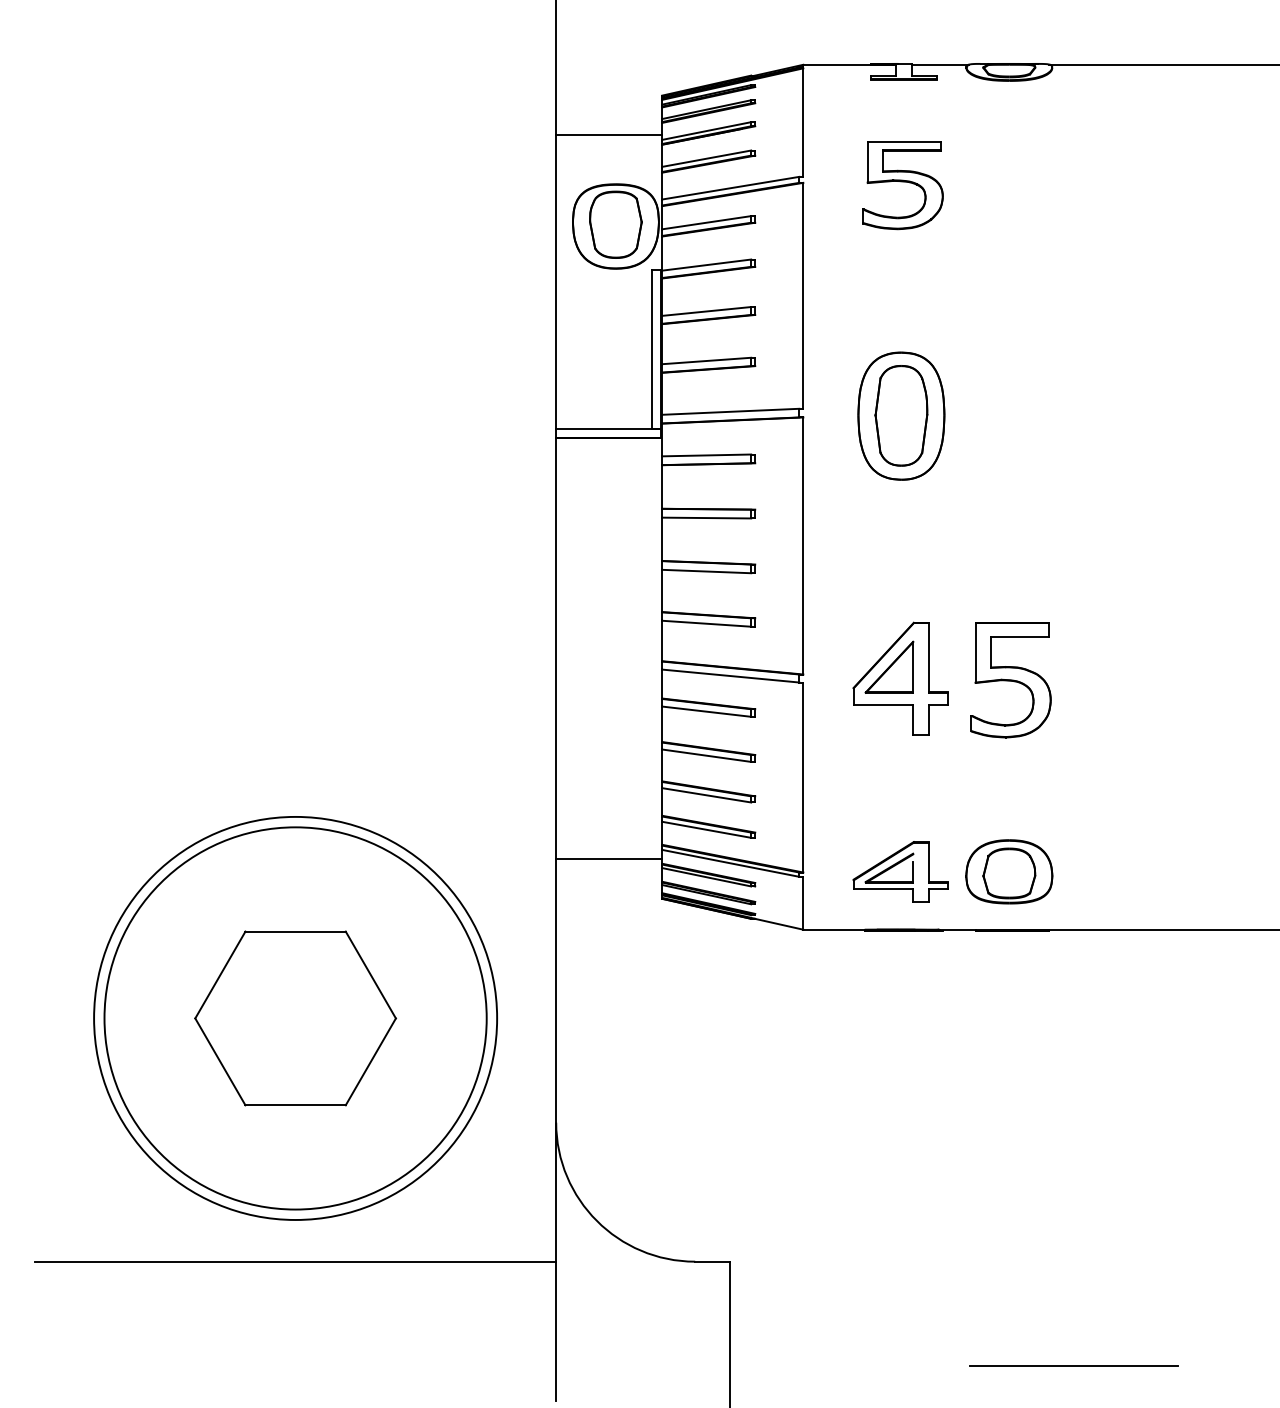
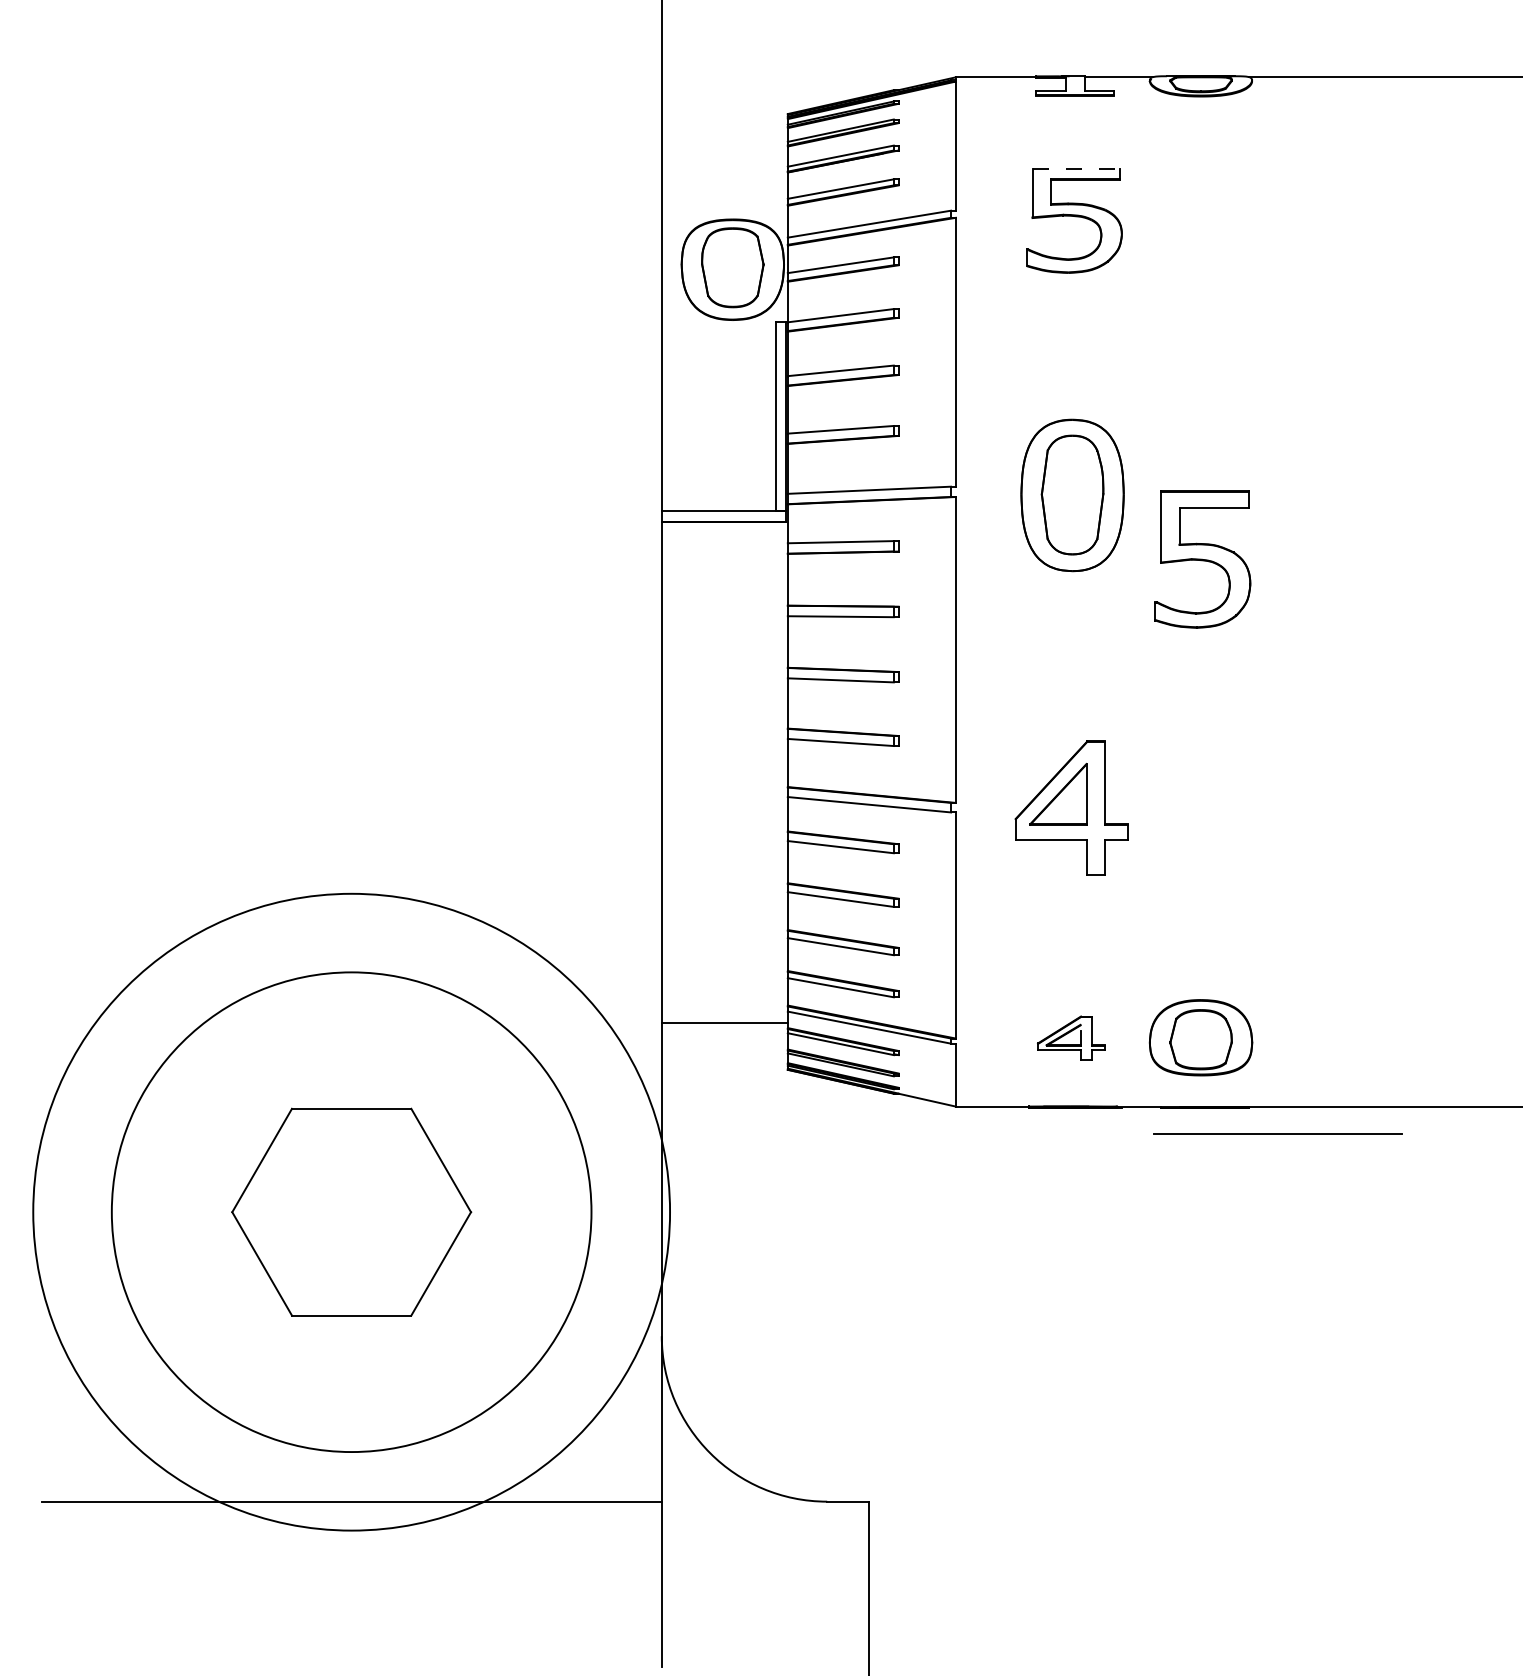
line: (608, 135) -> (724, 161), removed
line: (904, 142) -> (1076, 169), solid -> dashed
part: (1010, 680) -> (1202, 559), moved
part: (900, 871) -> (1071, 1037), size x0.6
circle: (295, 1017) -> (351, 1211), size x1.4
line: (1073, 1365) -> (1277, 1133), moved

